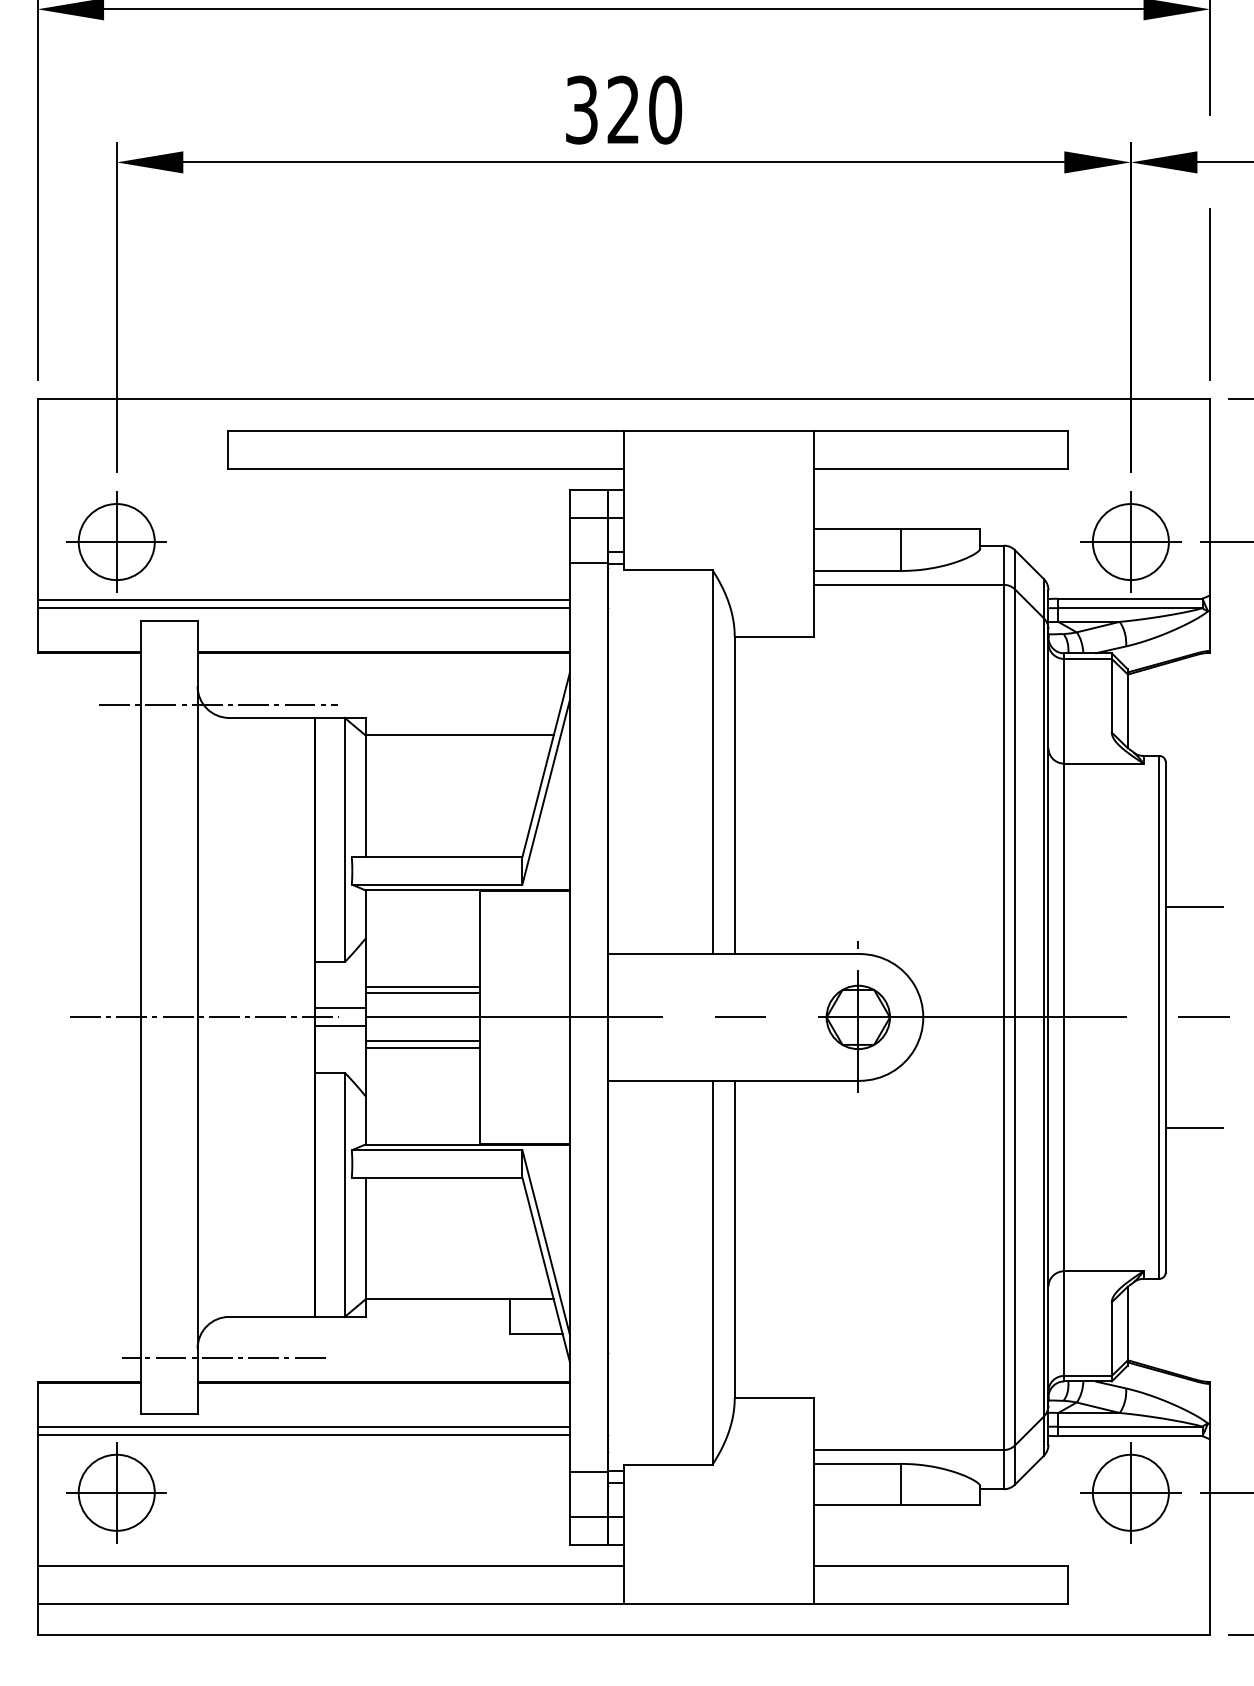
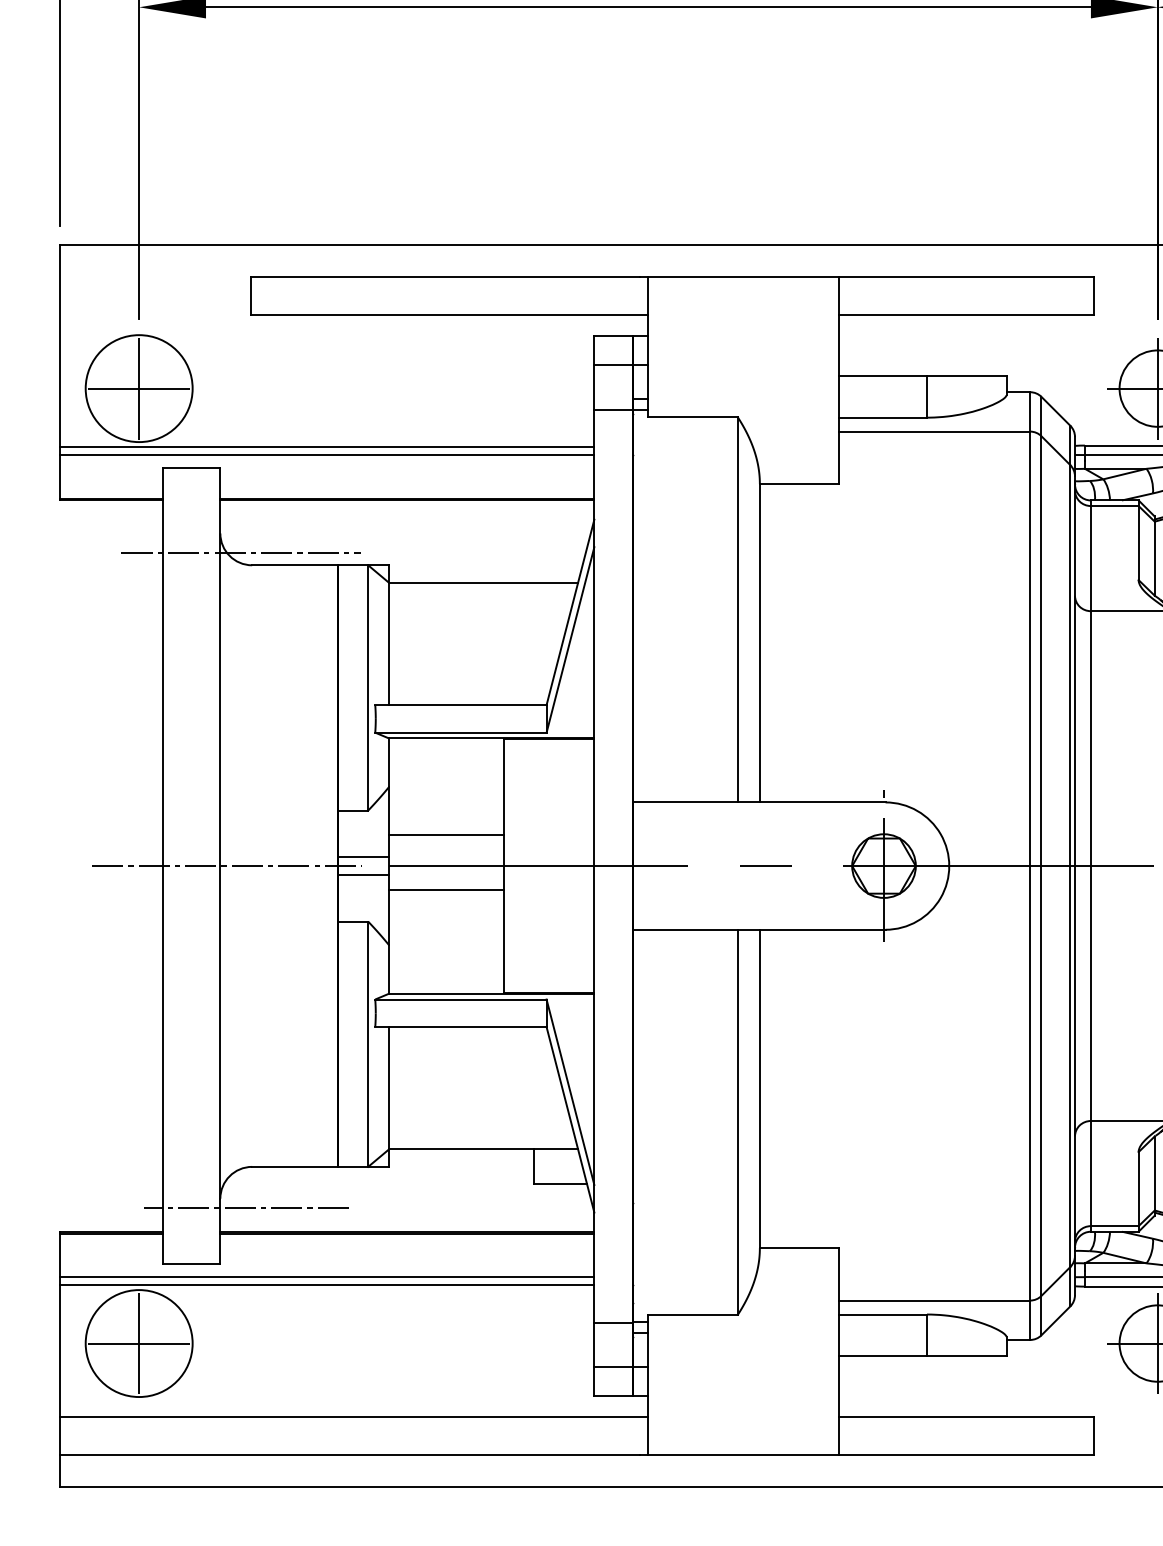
circle: (116, 542) -> (138, 389), size x1.4
line: (422, 993) -> (446, 842), removed
line: (422, 1048) -> (446, 897), removed
circle: (116, 1492) -> (138, 1343), size x1.4

